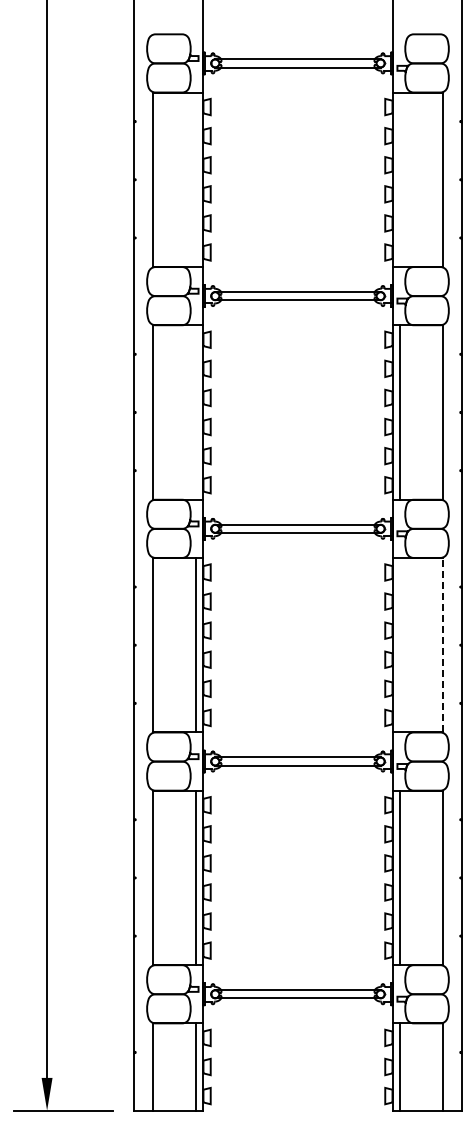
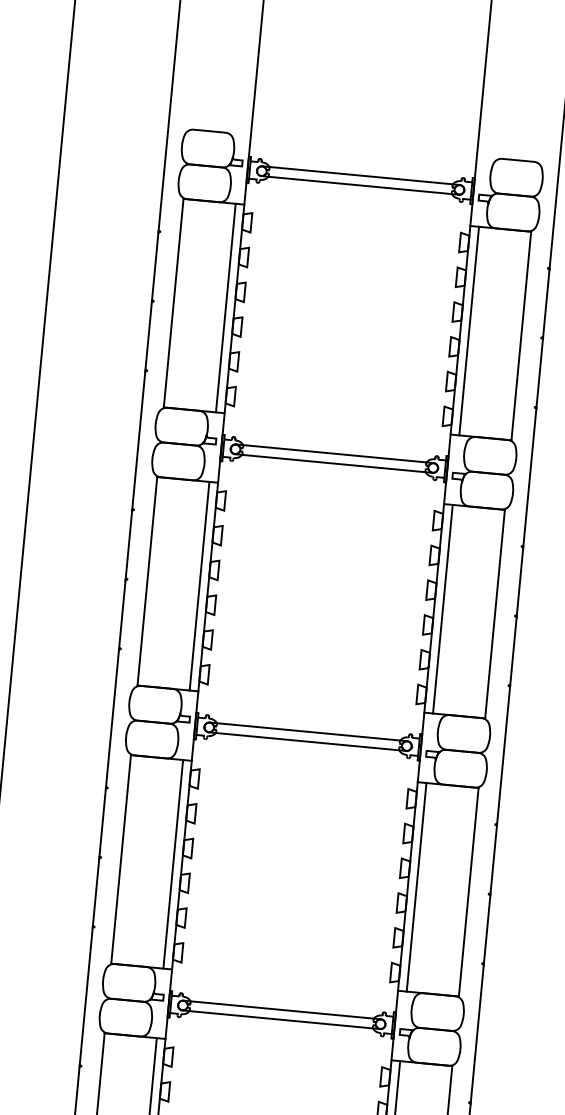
line: (196, 179) -> (226, 307), added
line: (399, 179) -> (468, 330), added
line: (196, 412) -> (199, 586), added
line: (399, 644) -> (416, 886), added
line: (443, 644) -> (468, 891), dashed -> solid

